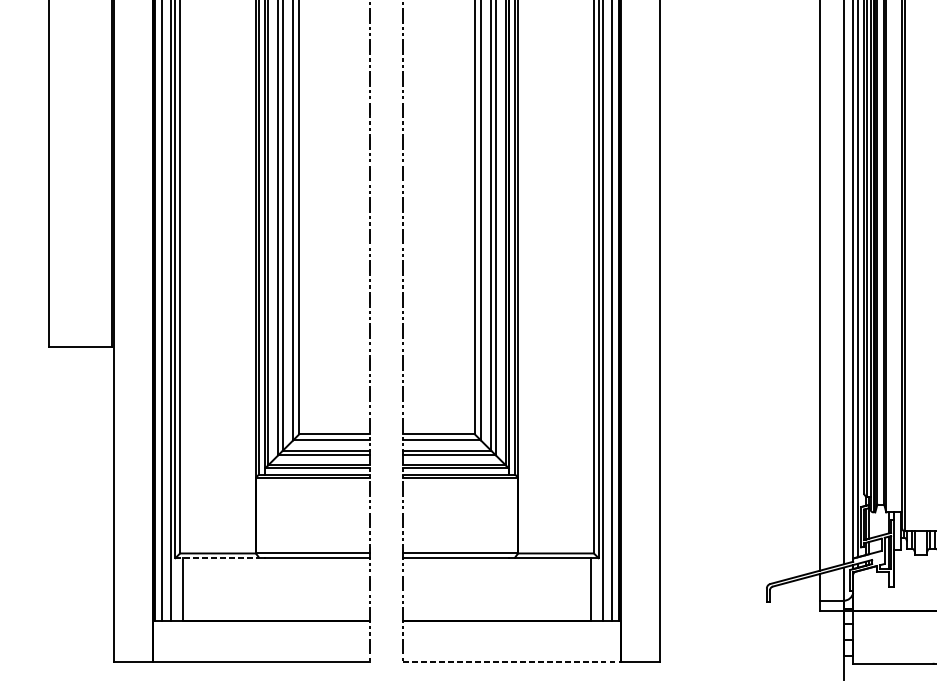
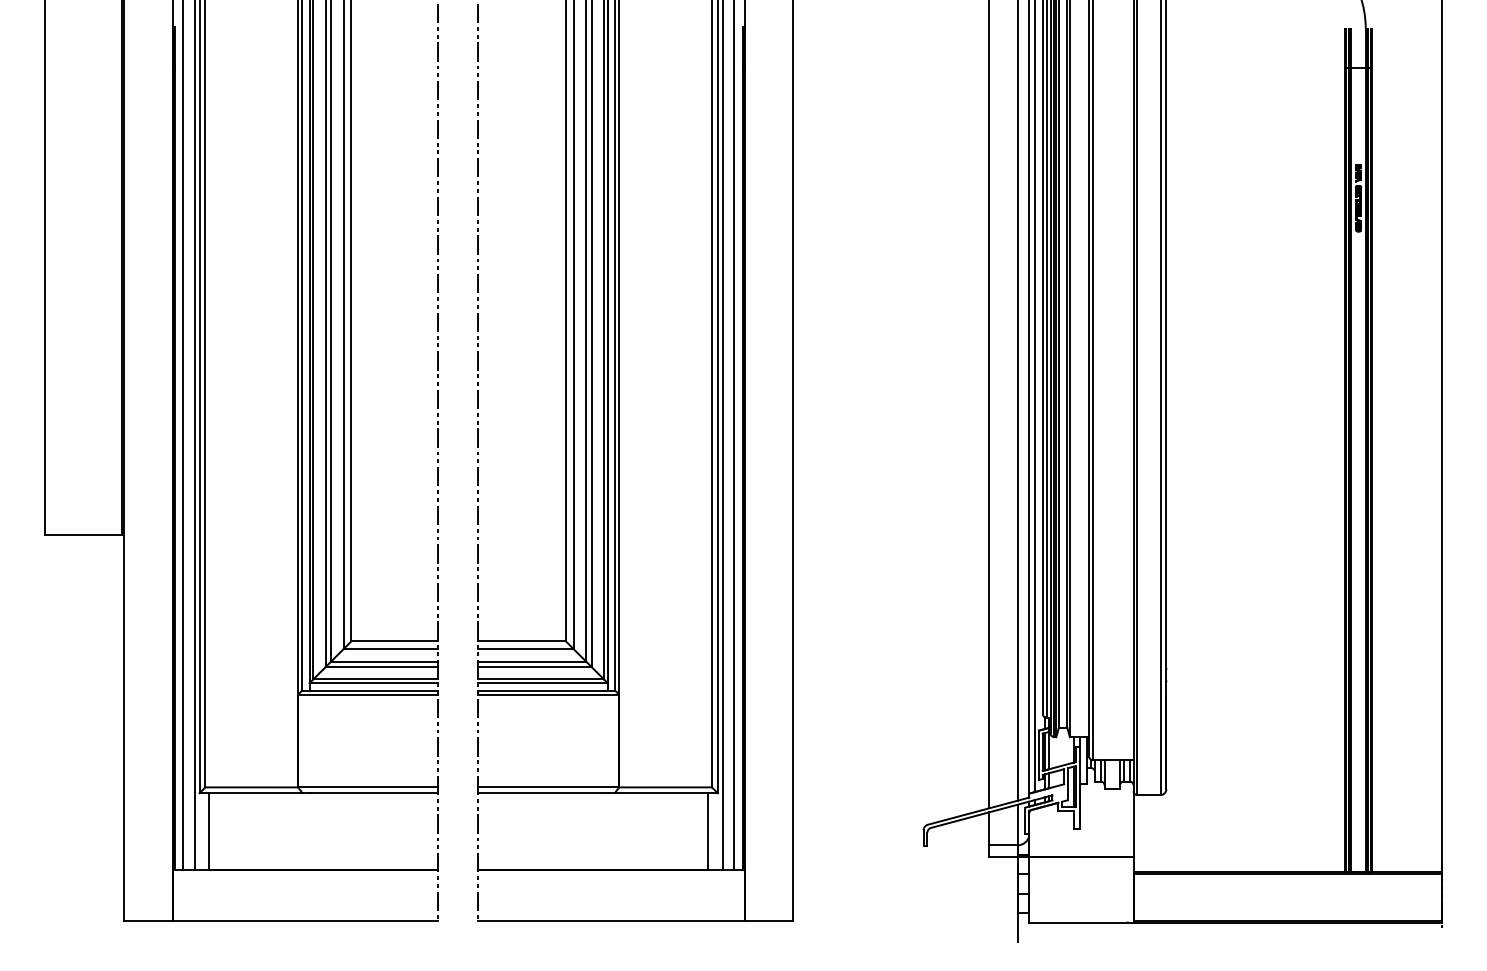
line: (217, 558) -> (251, 793), dashed -> solid
line: (512, 662) -> (612, 920), dashed -> solid

